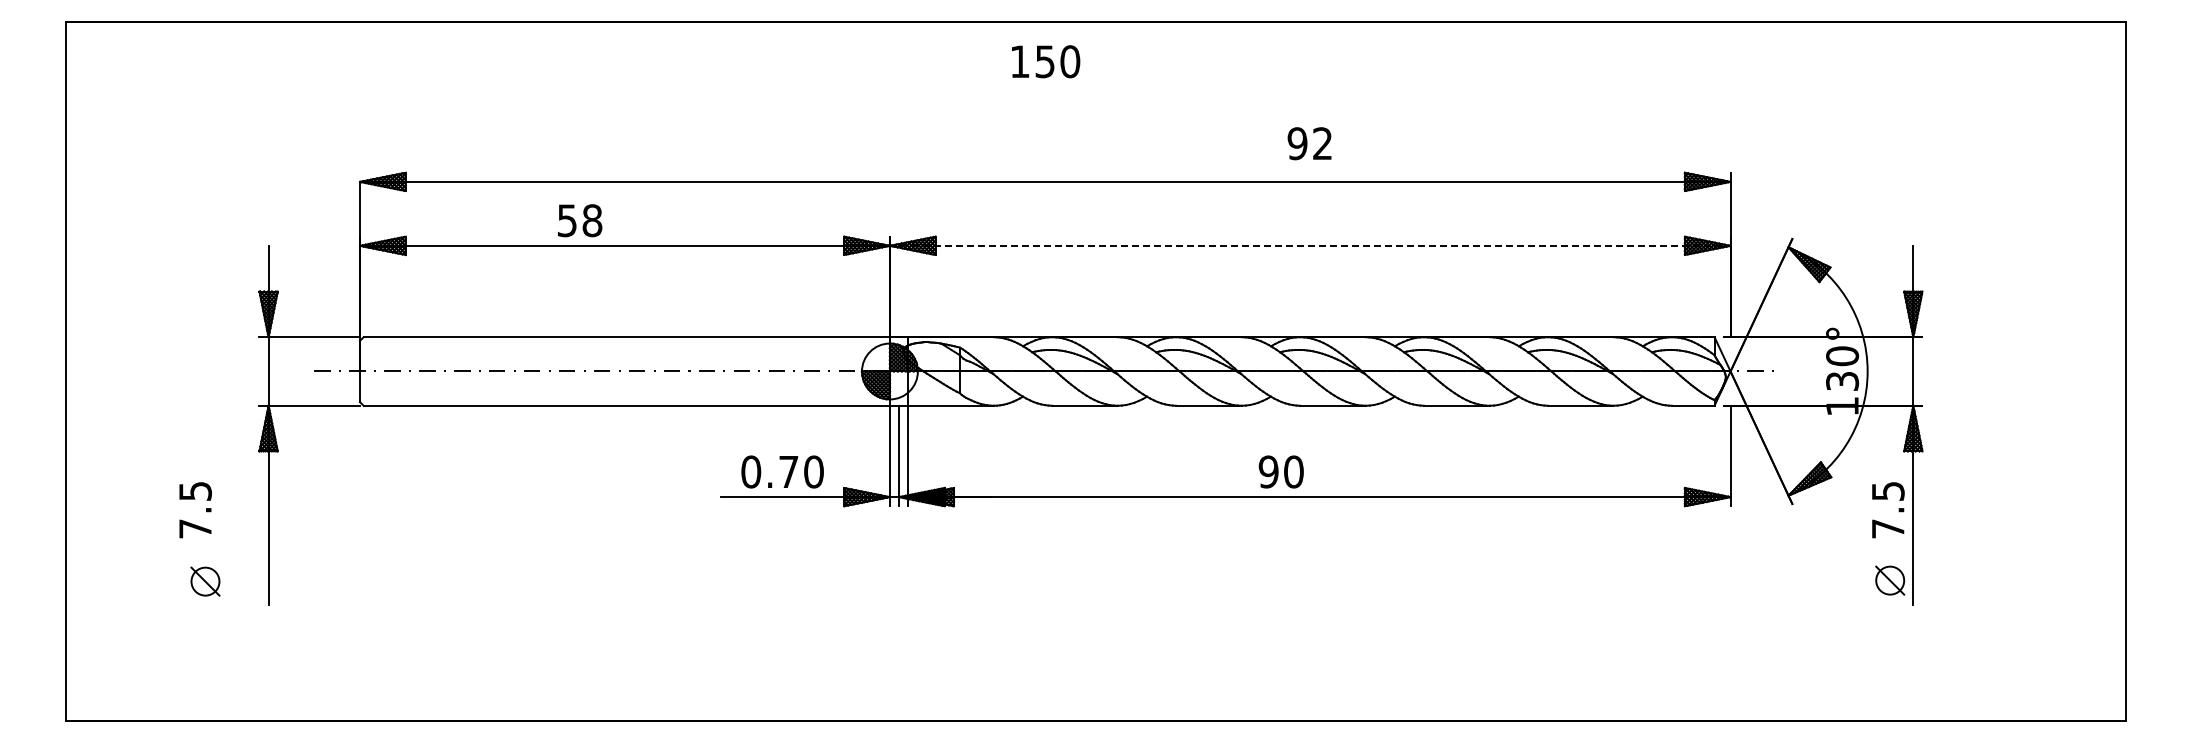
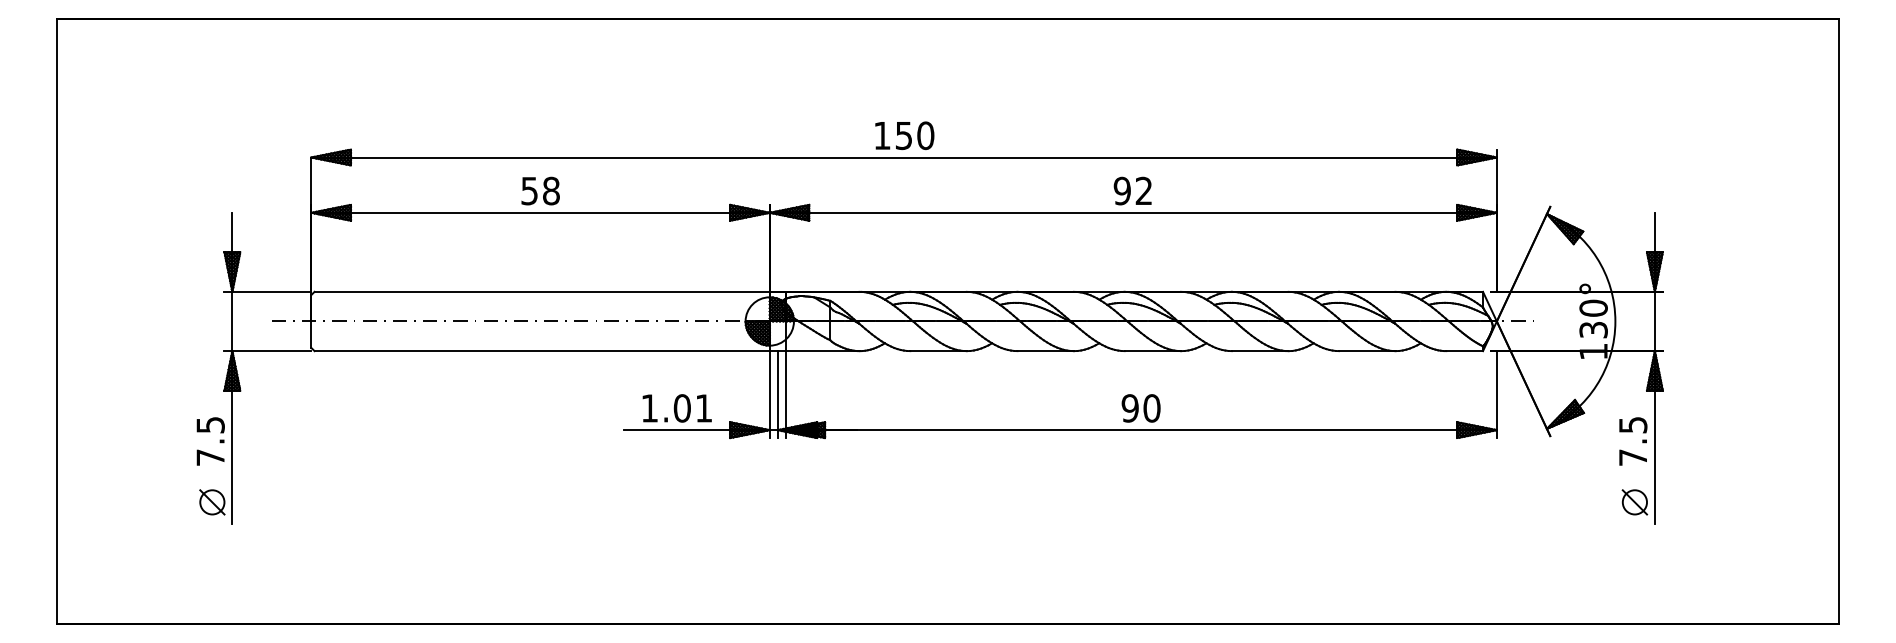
text: (1046, 61) -> (905, 135), moved
text: (1309, 143) -> (1132, 190), moved
text: (580, 220) -> (541, 190), moved
line: (1310, 245) -> (1133, 212), dashed -> solid
text: (782, 471) -> (676, 407), 0.70 -> 1.01
text: (1280, 471) -> (1140, 407), moved
text: (195, 510) -> (210, 441), moved
part: (205, 581) -> (212, 502), moved

